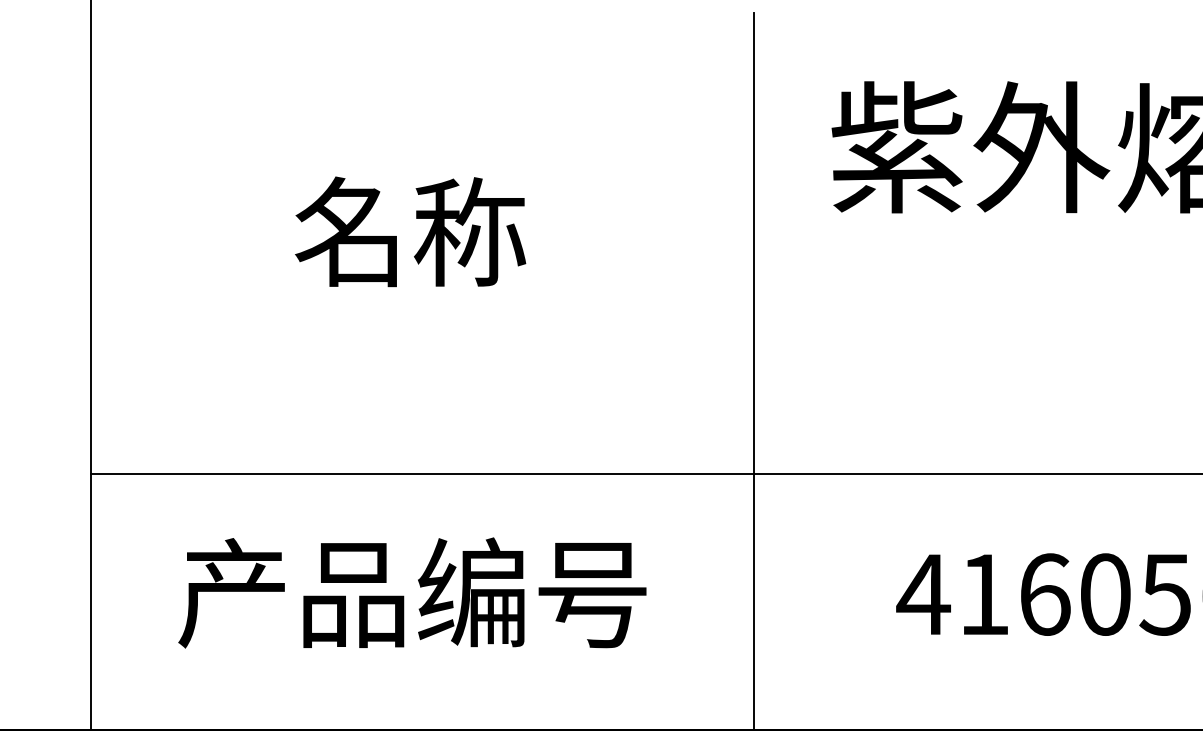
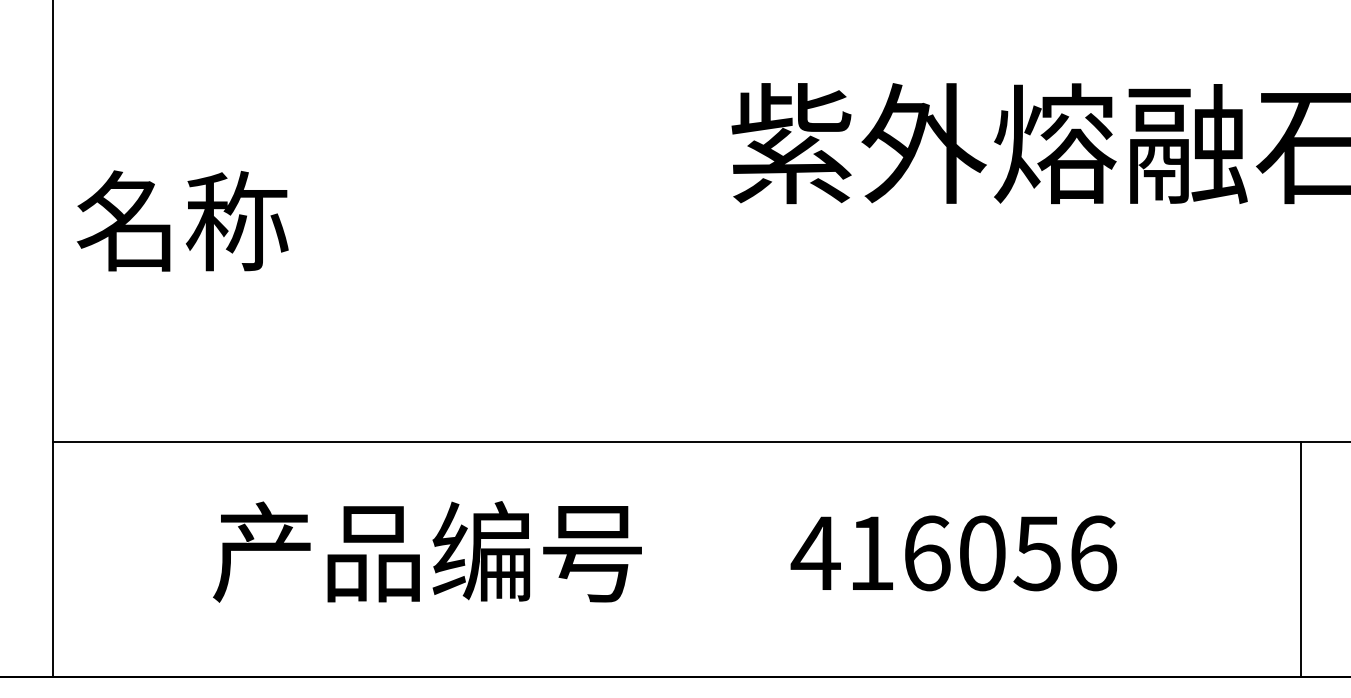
text: (410, 231) -> (182, 220), moved
line: (754, 370) -> (660, 348), removed
text: (412, 592) -> (427, 551), moved

